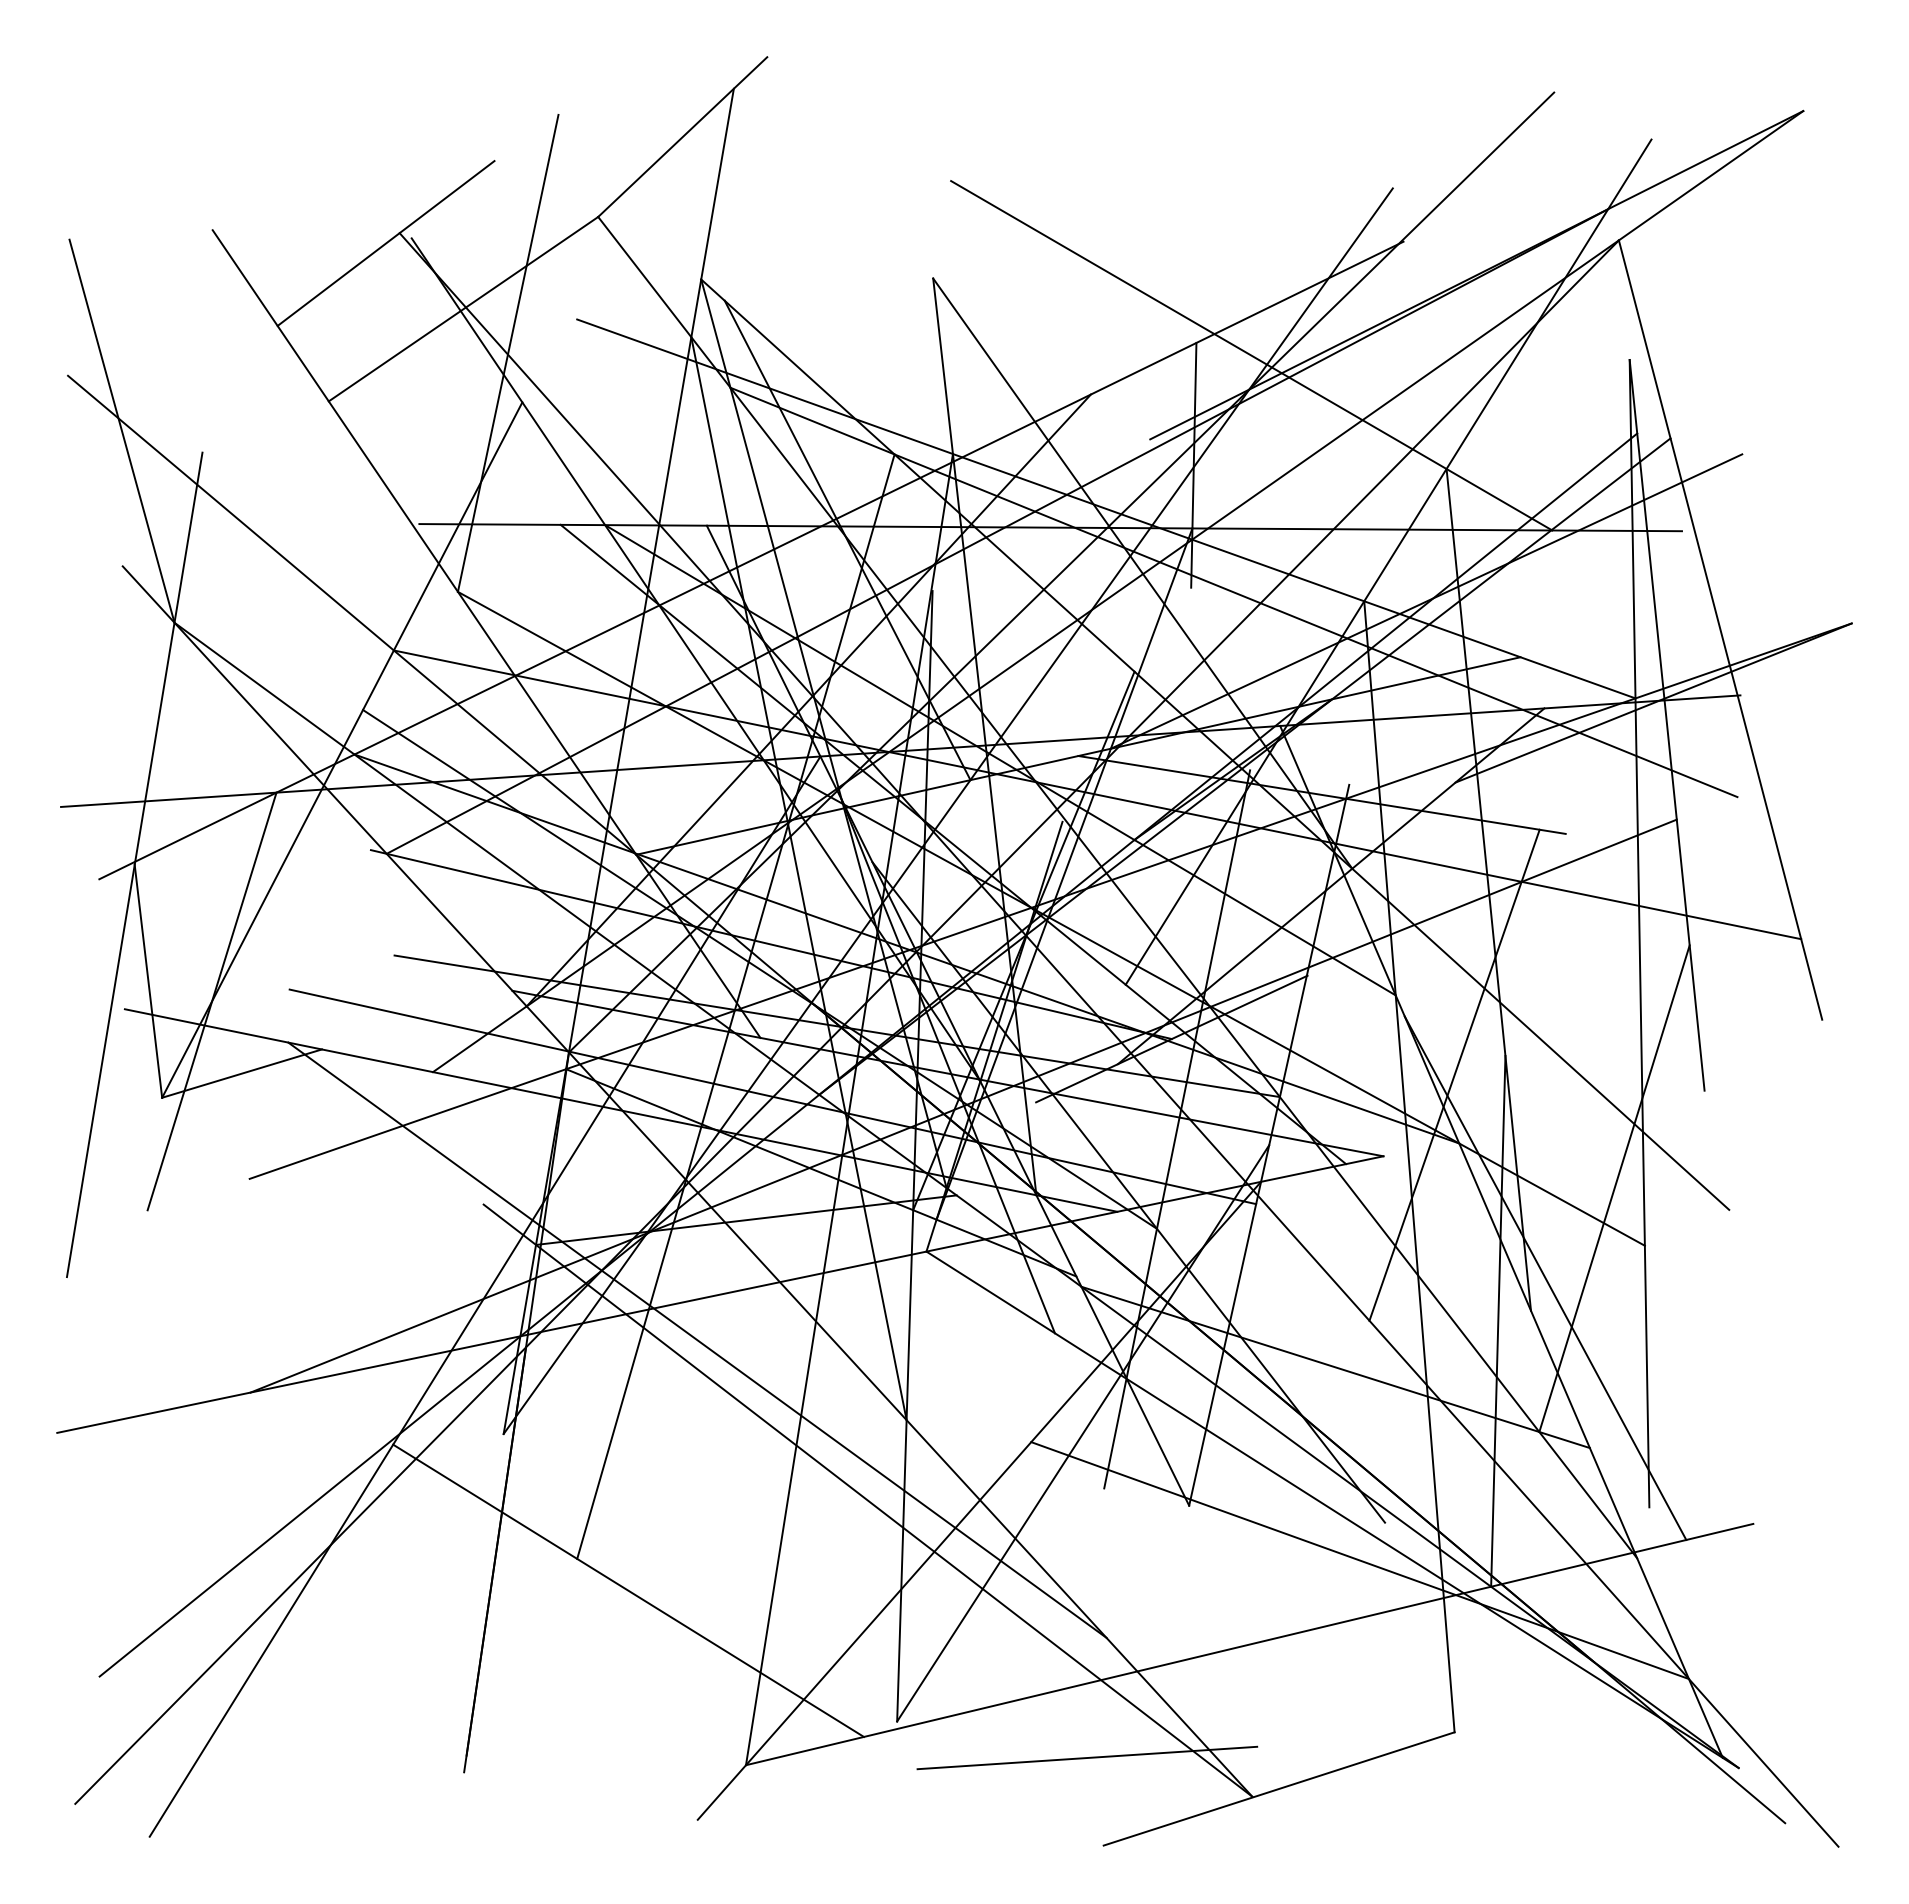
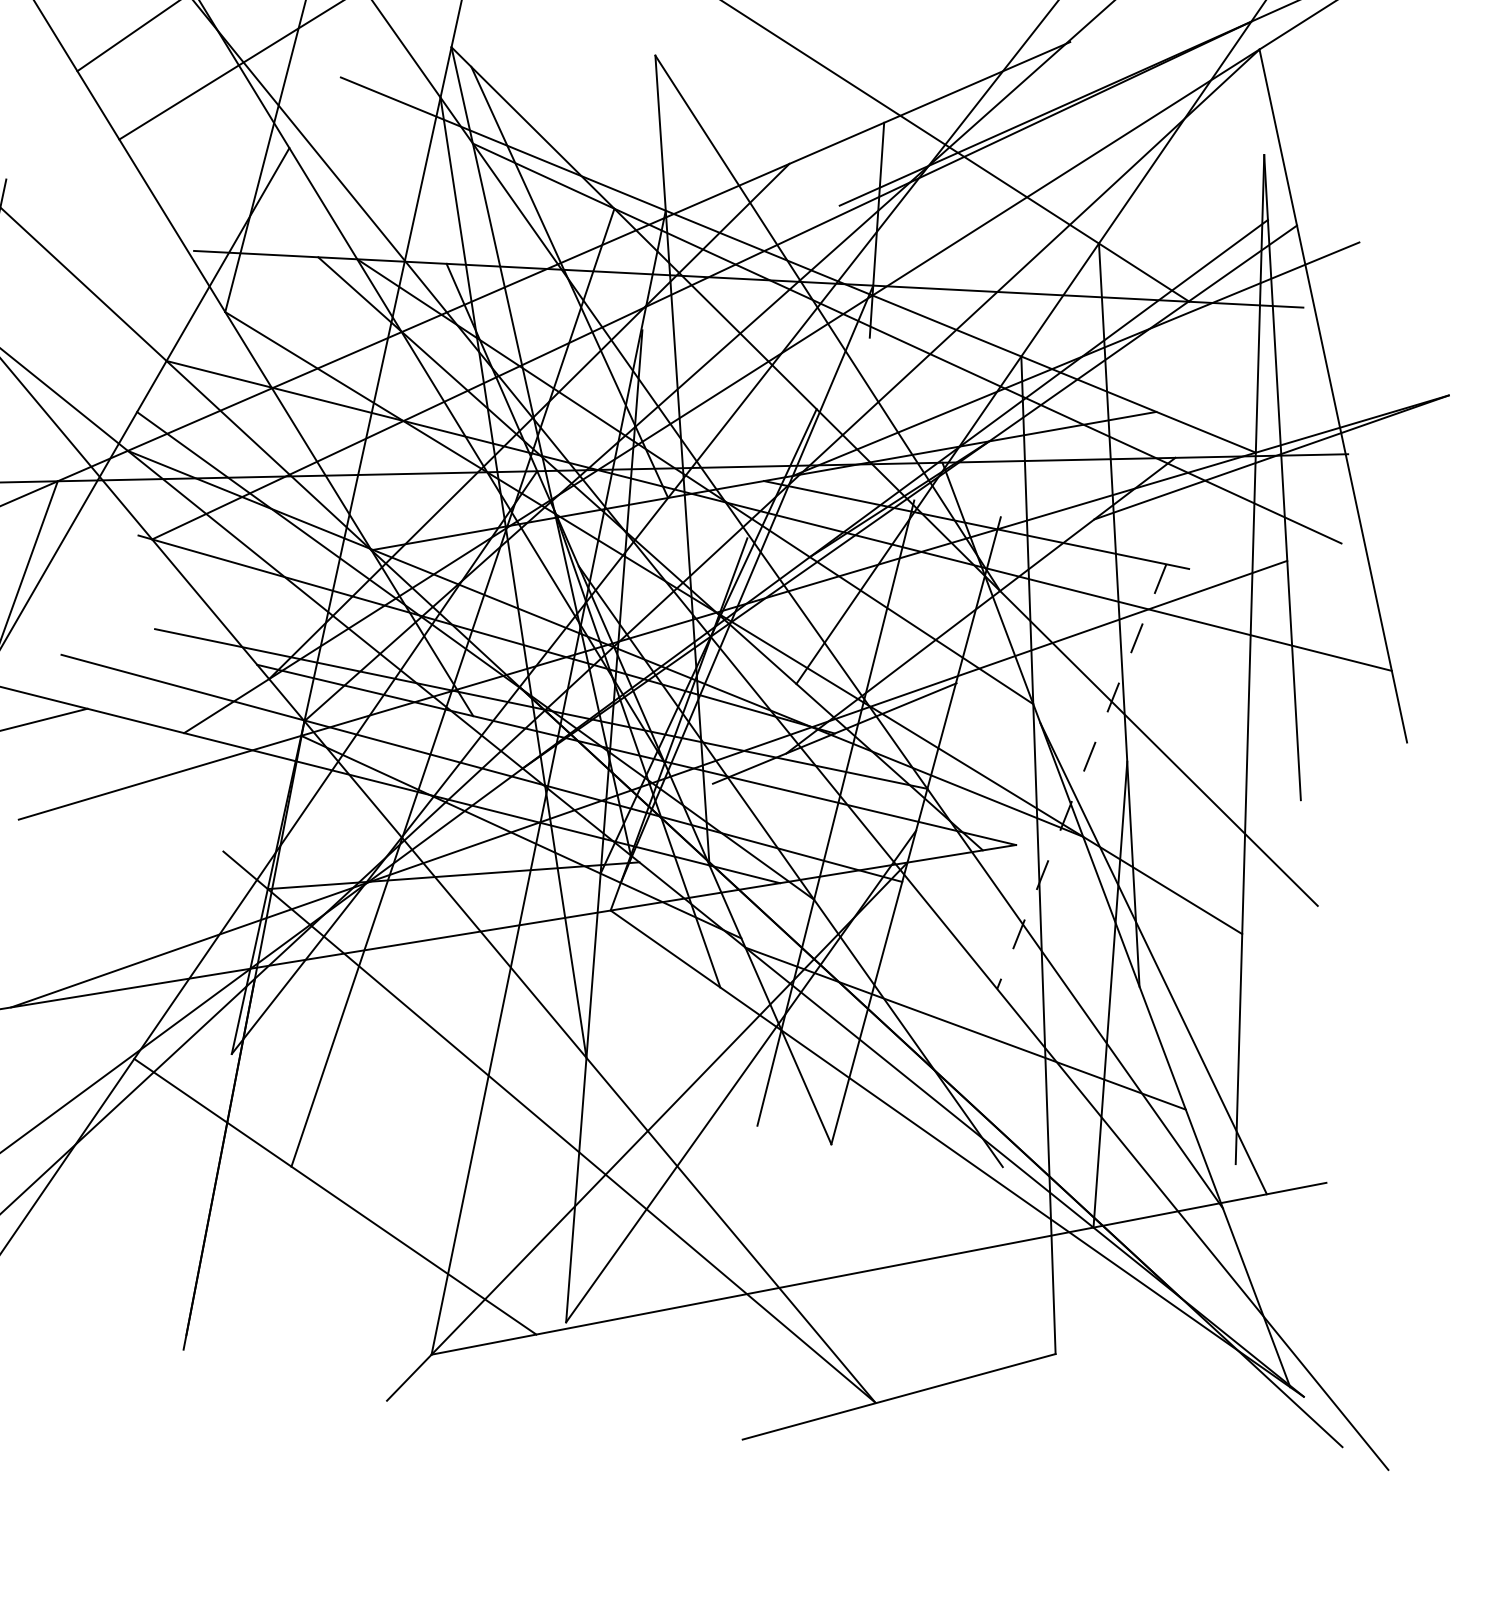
line: (1454, 1075) -> (1081, 776), solid -> dashed
line: (1614, 1188) -> (1217, 882), removed
line: (697, 1339) -> (405, 978), removed
line: (1359, 1560) -> (978, 1199), removed
line: (1087, 1757) -> (731, 1361), removed

